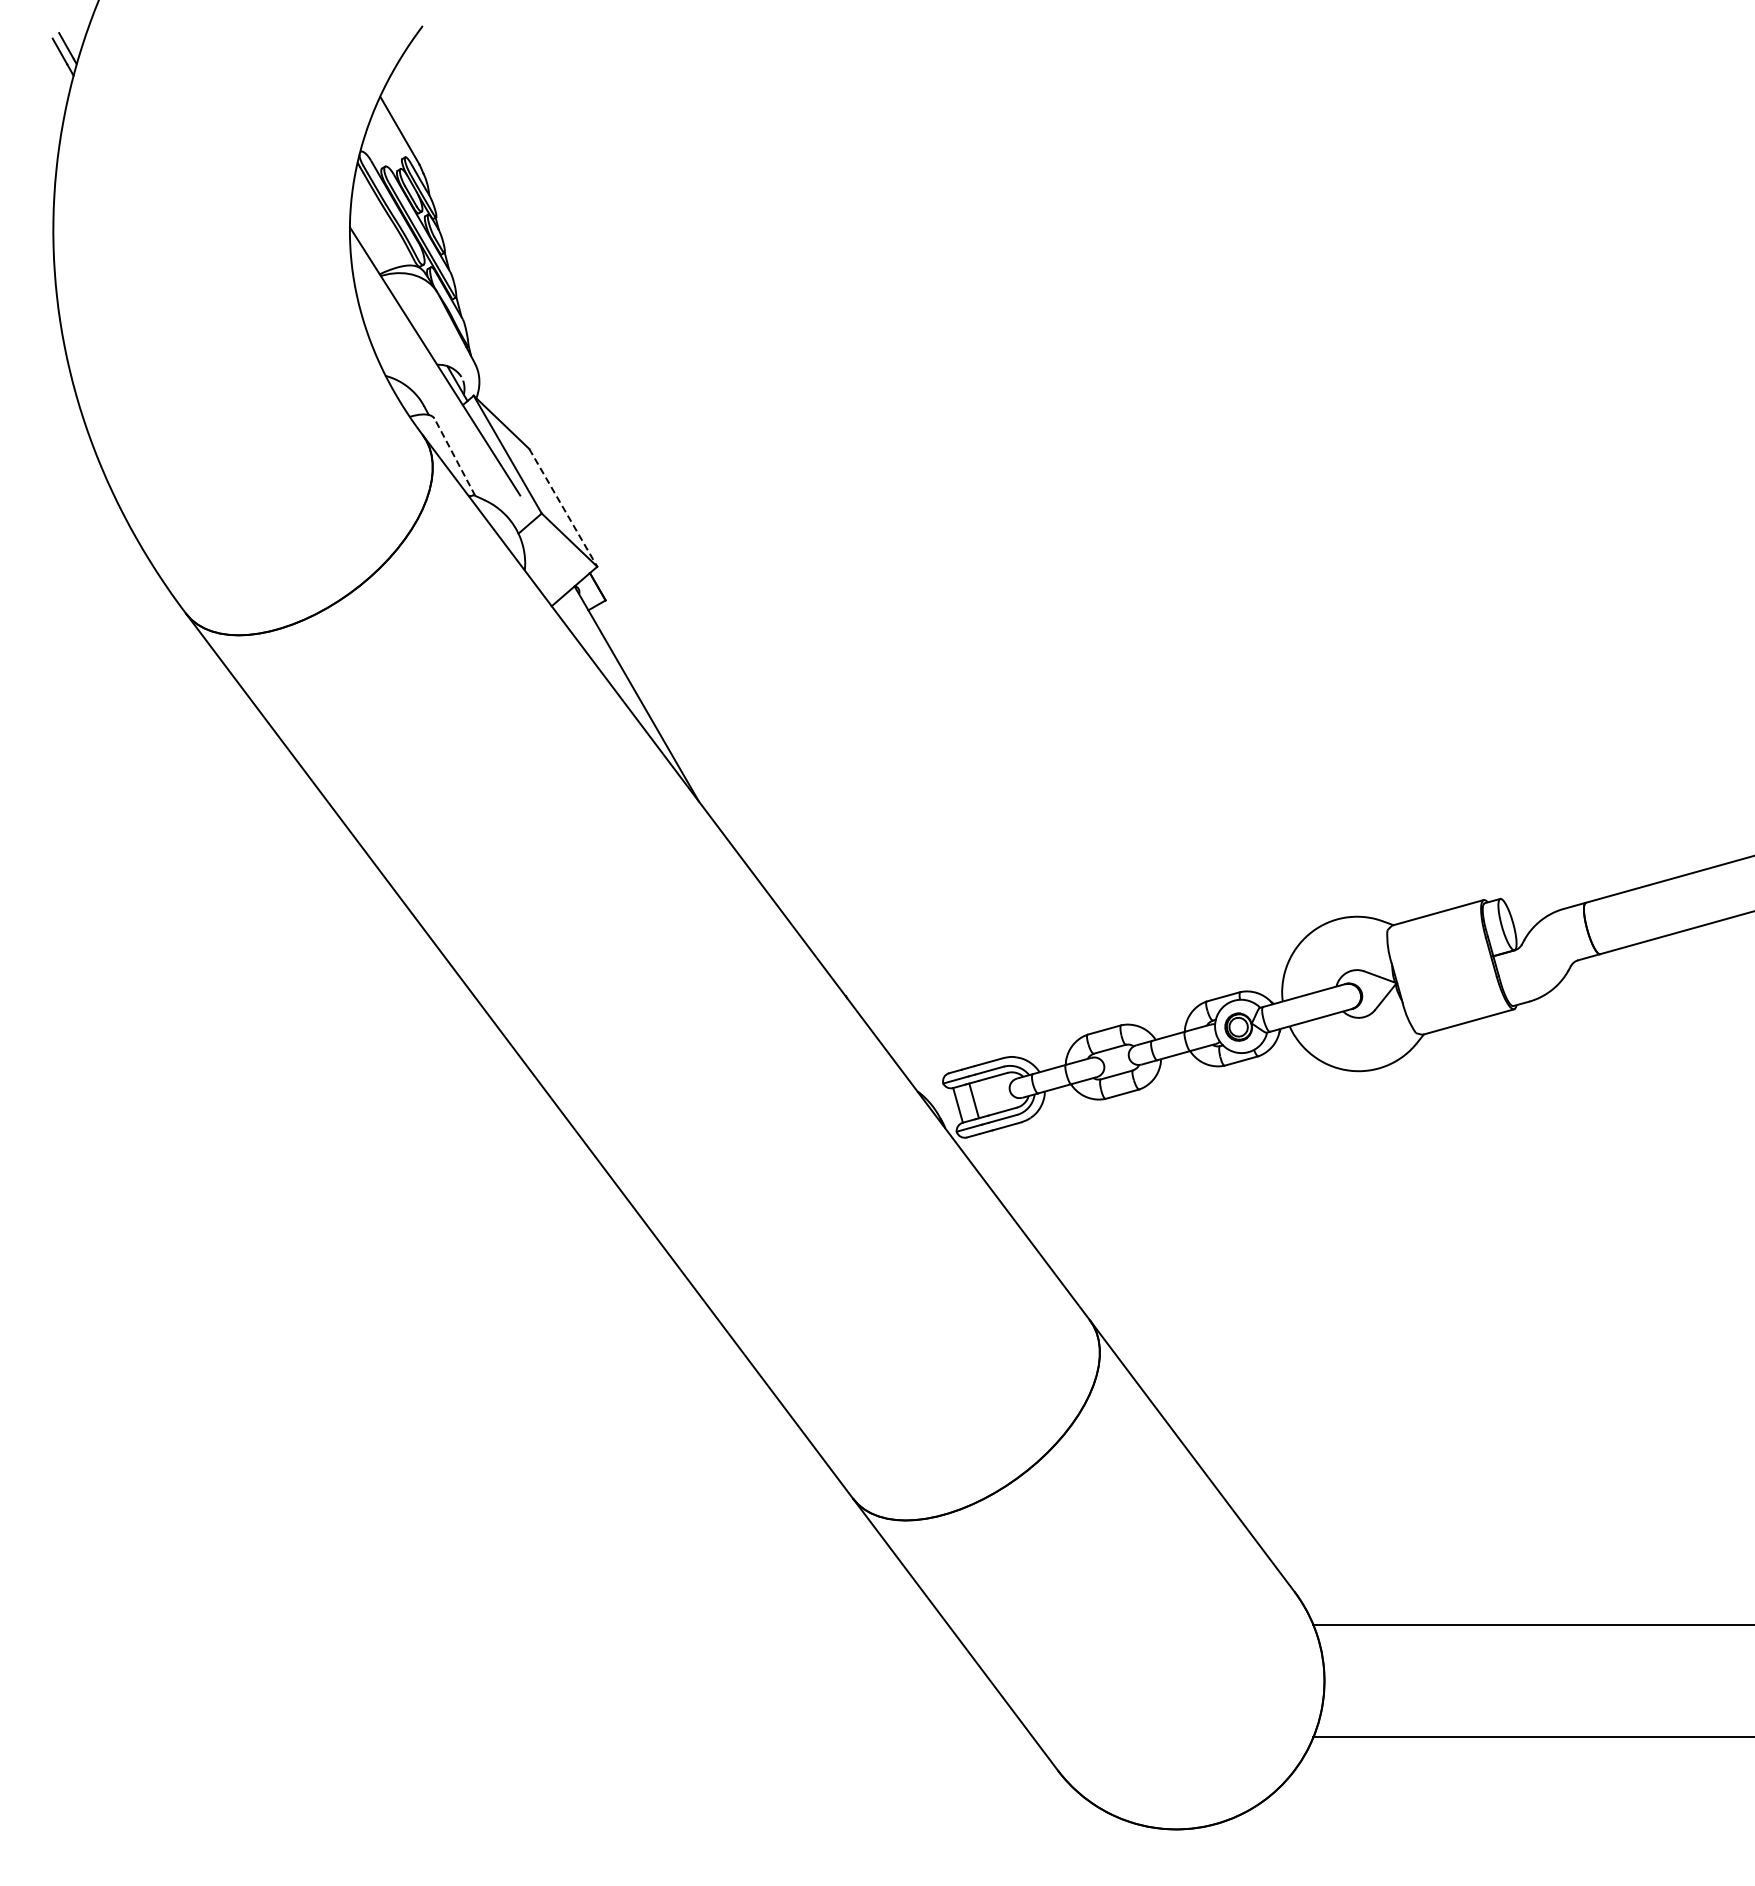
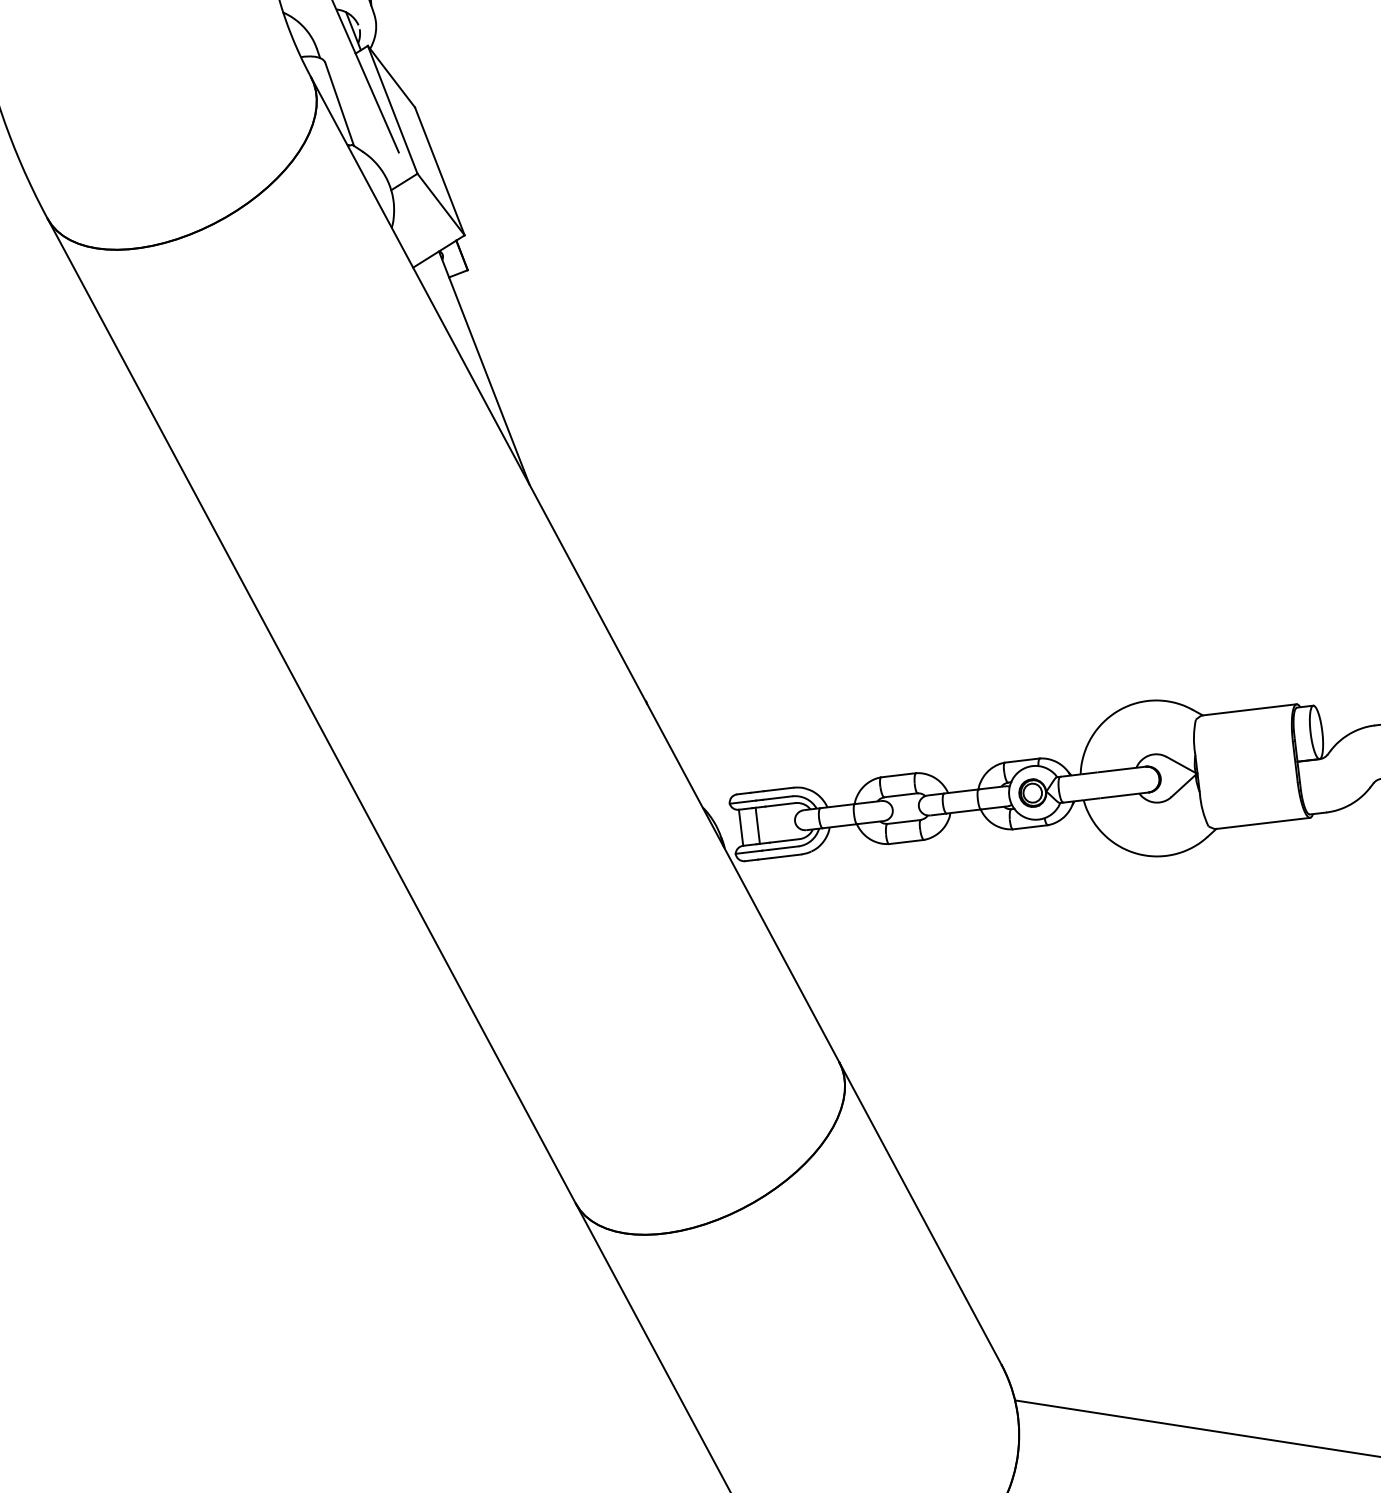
line: (454, 457) -> (339, 104), dashed -> solid
line: (563, 508) -> (439, 172), dashed -> solid

